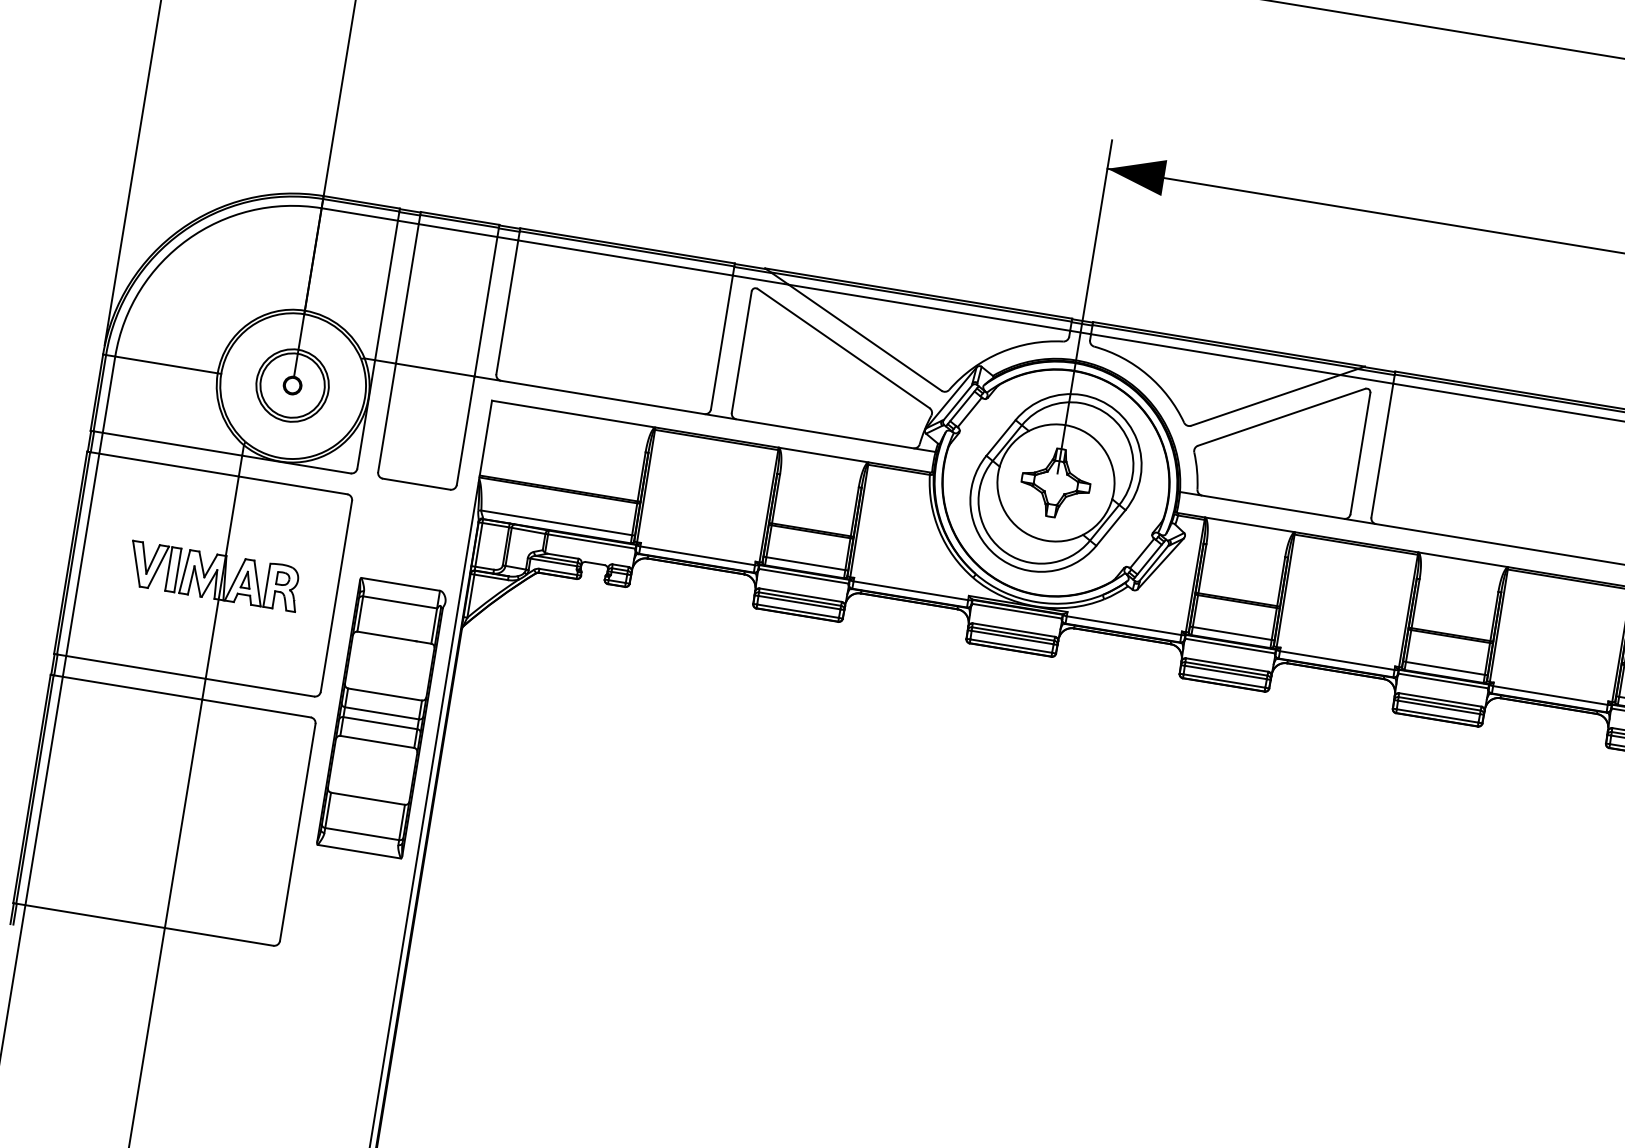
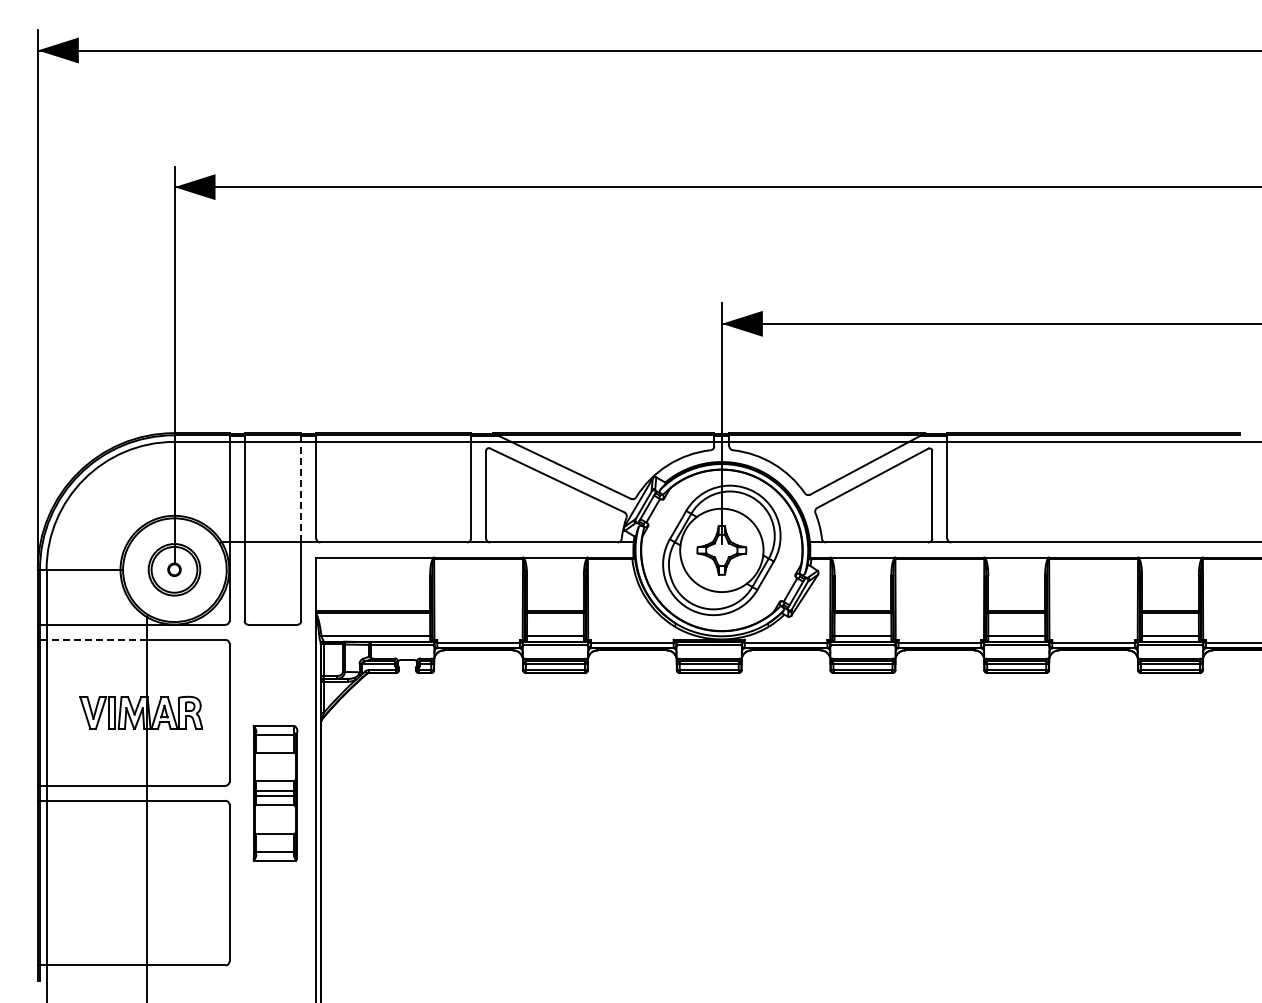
line: (487, 300) -> (301, 487), solid -> dashed
line: (163, 463) -> (92, 639), solid -> dashed
part: (381, 718) -> (275, 793), size x0.7

